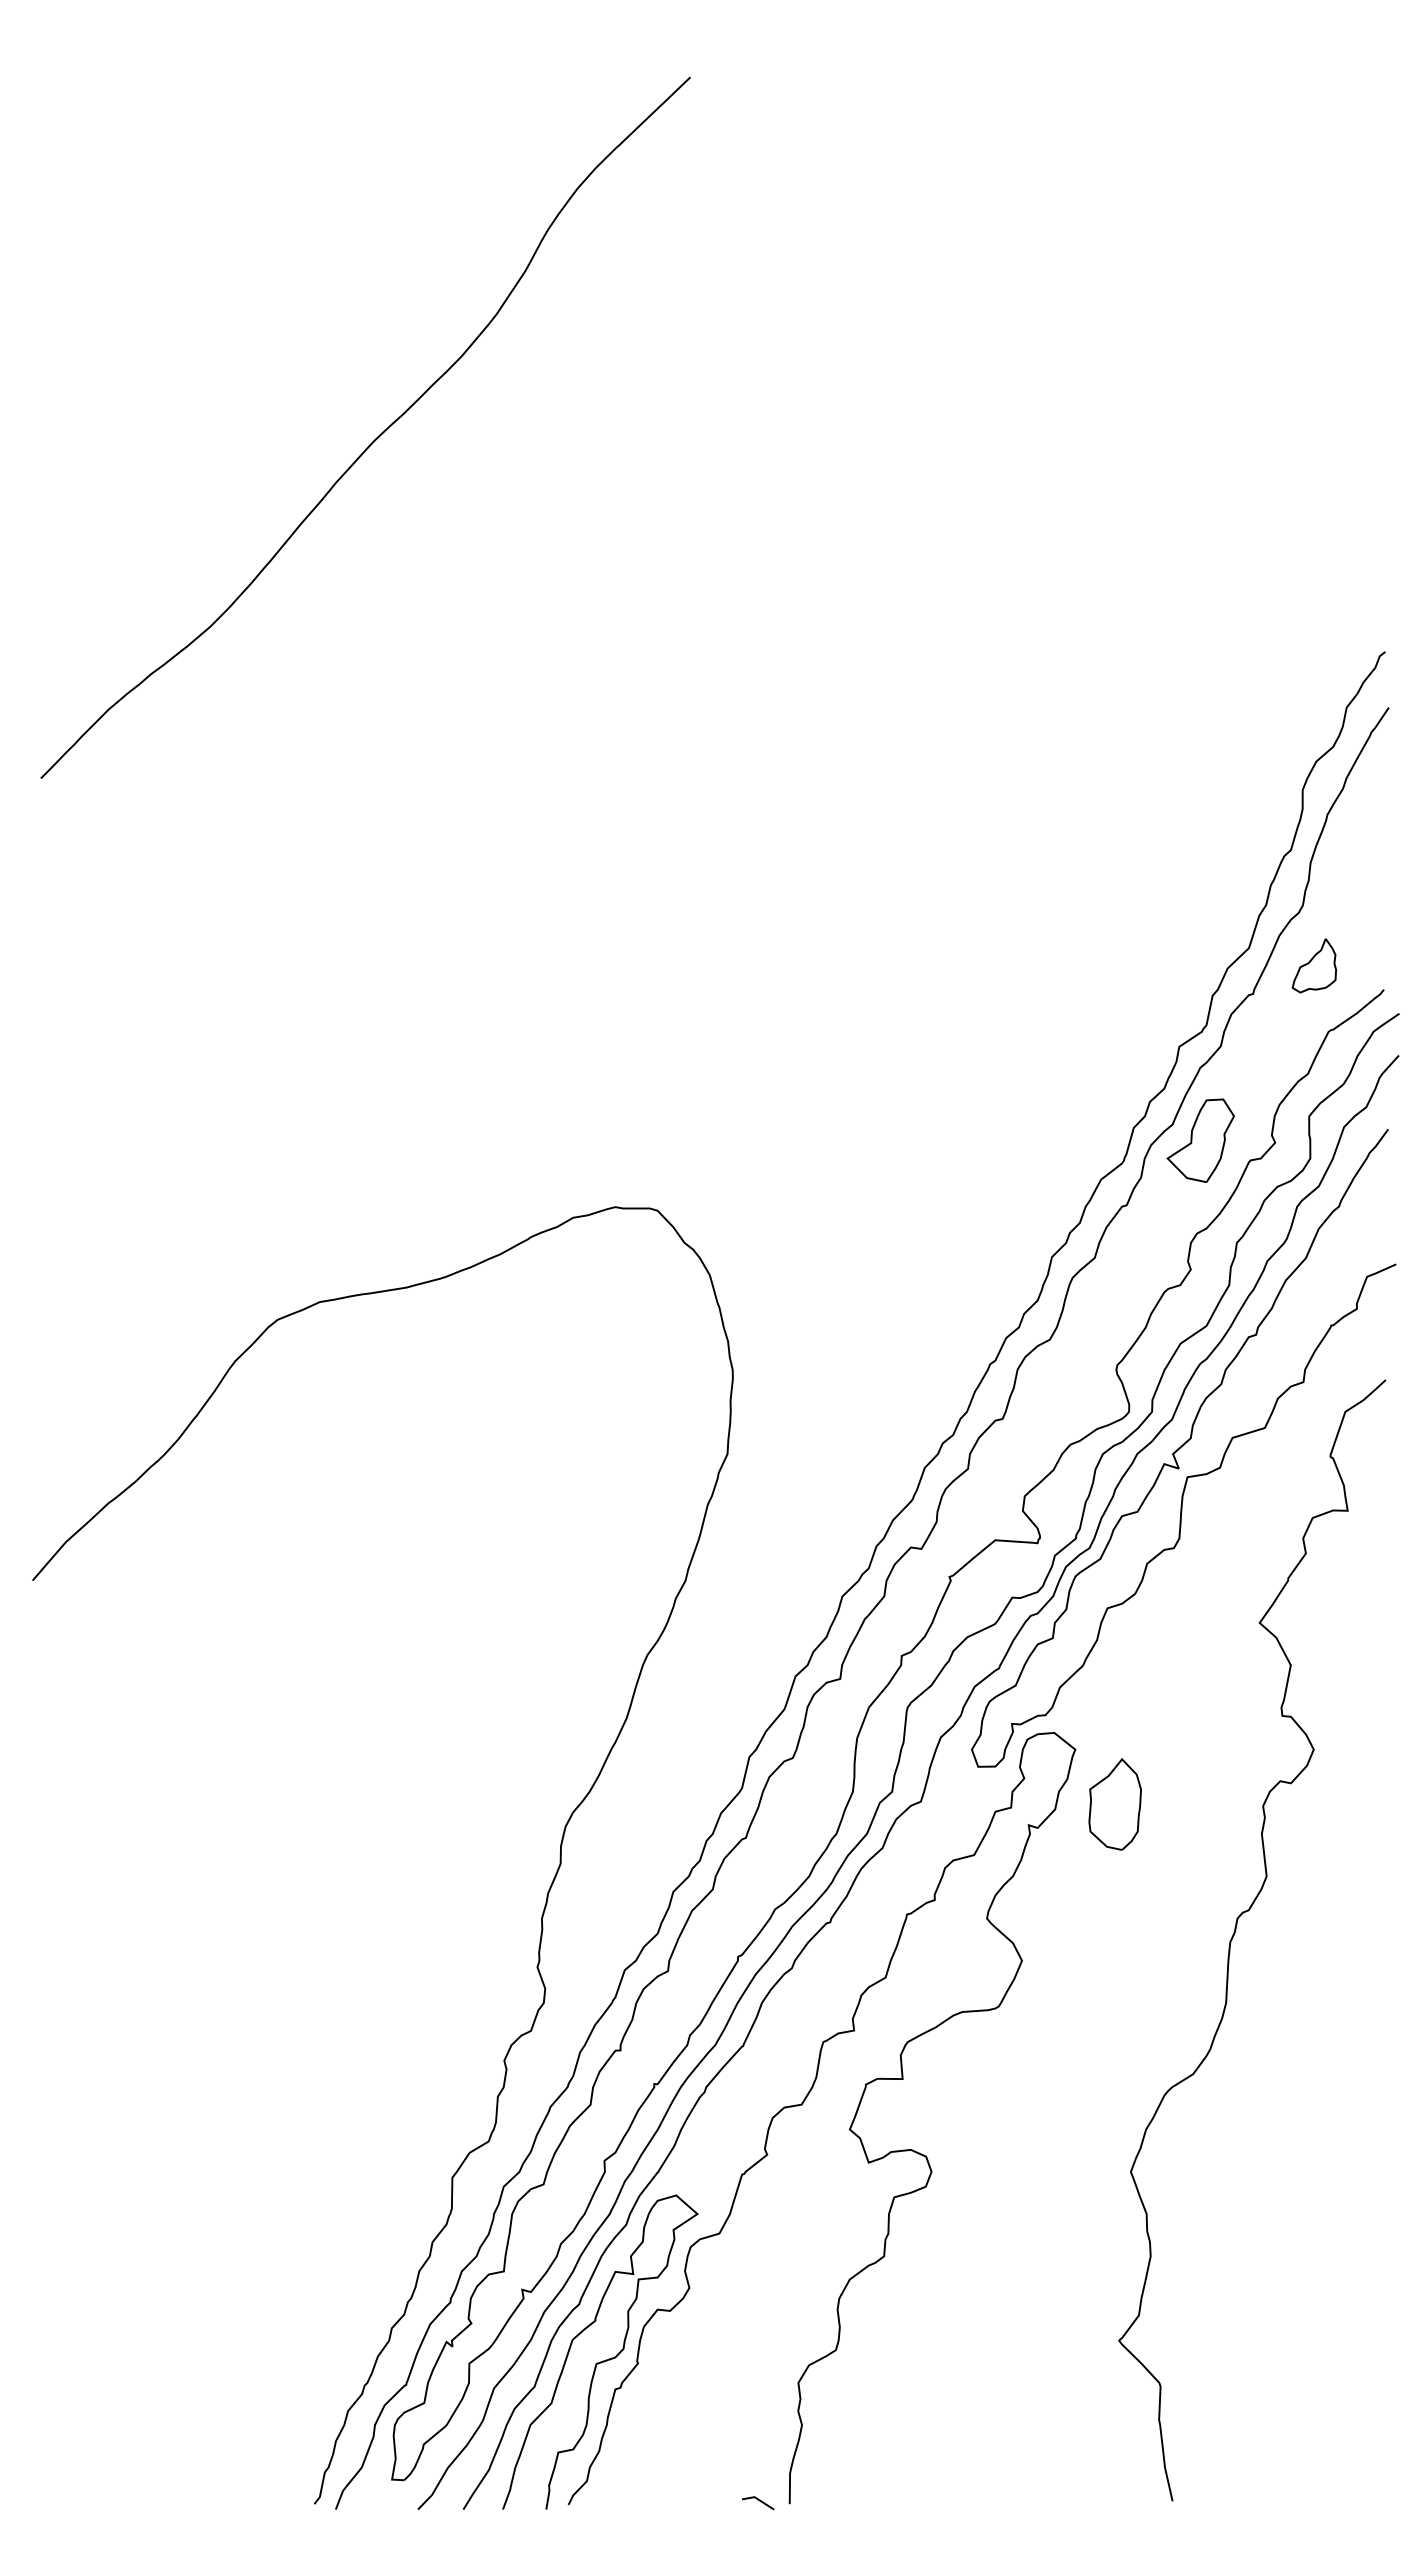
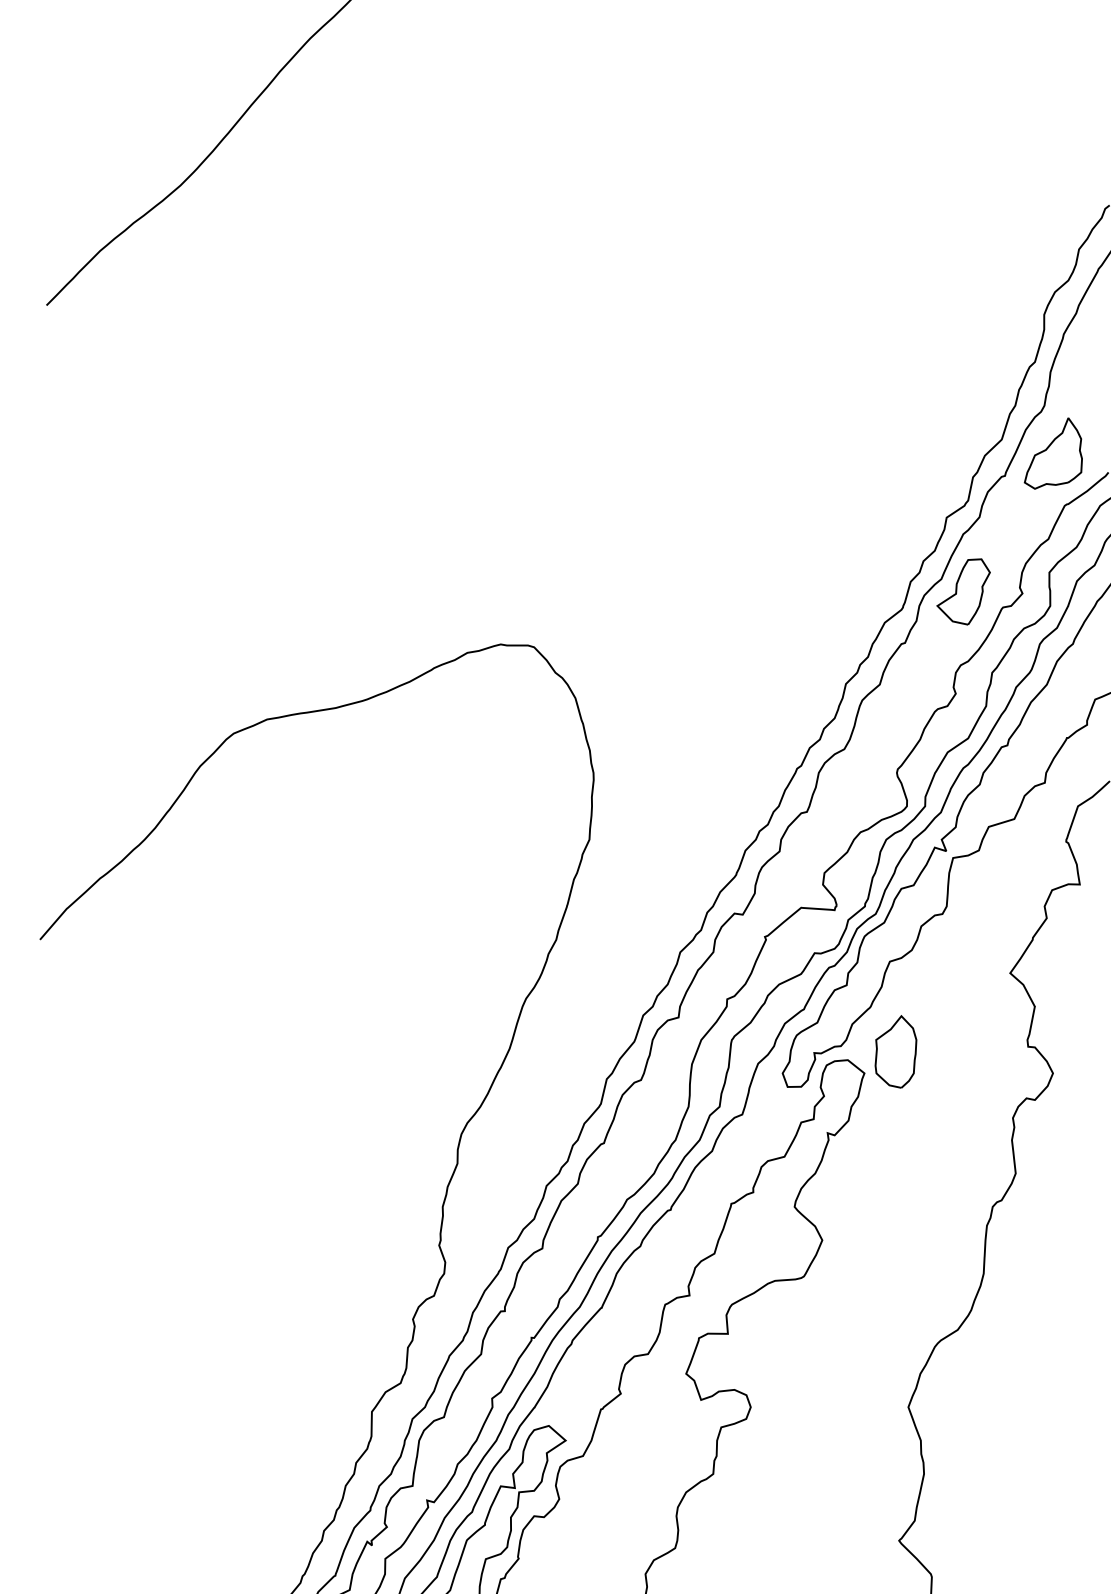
part: (1314, 965) -> (1053, 453), size x1.67
part: (1114, 1804) -> (895, 1051), moved

